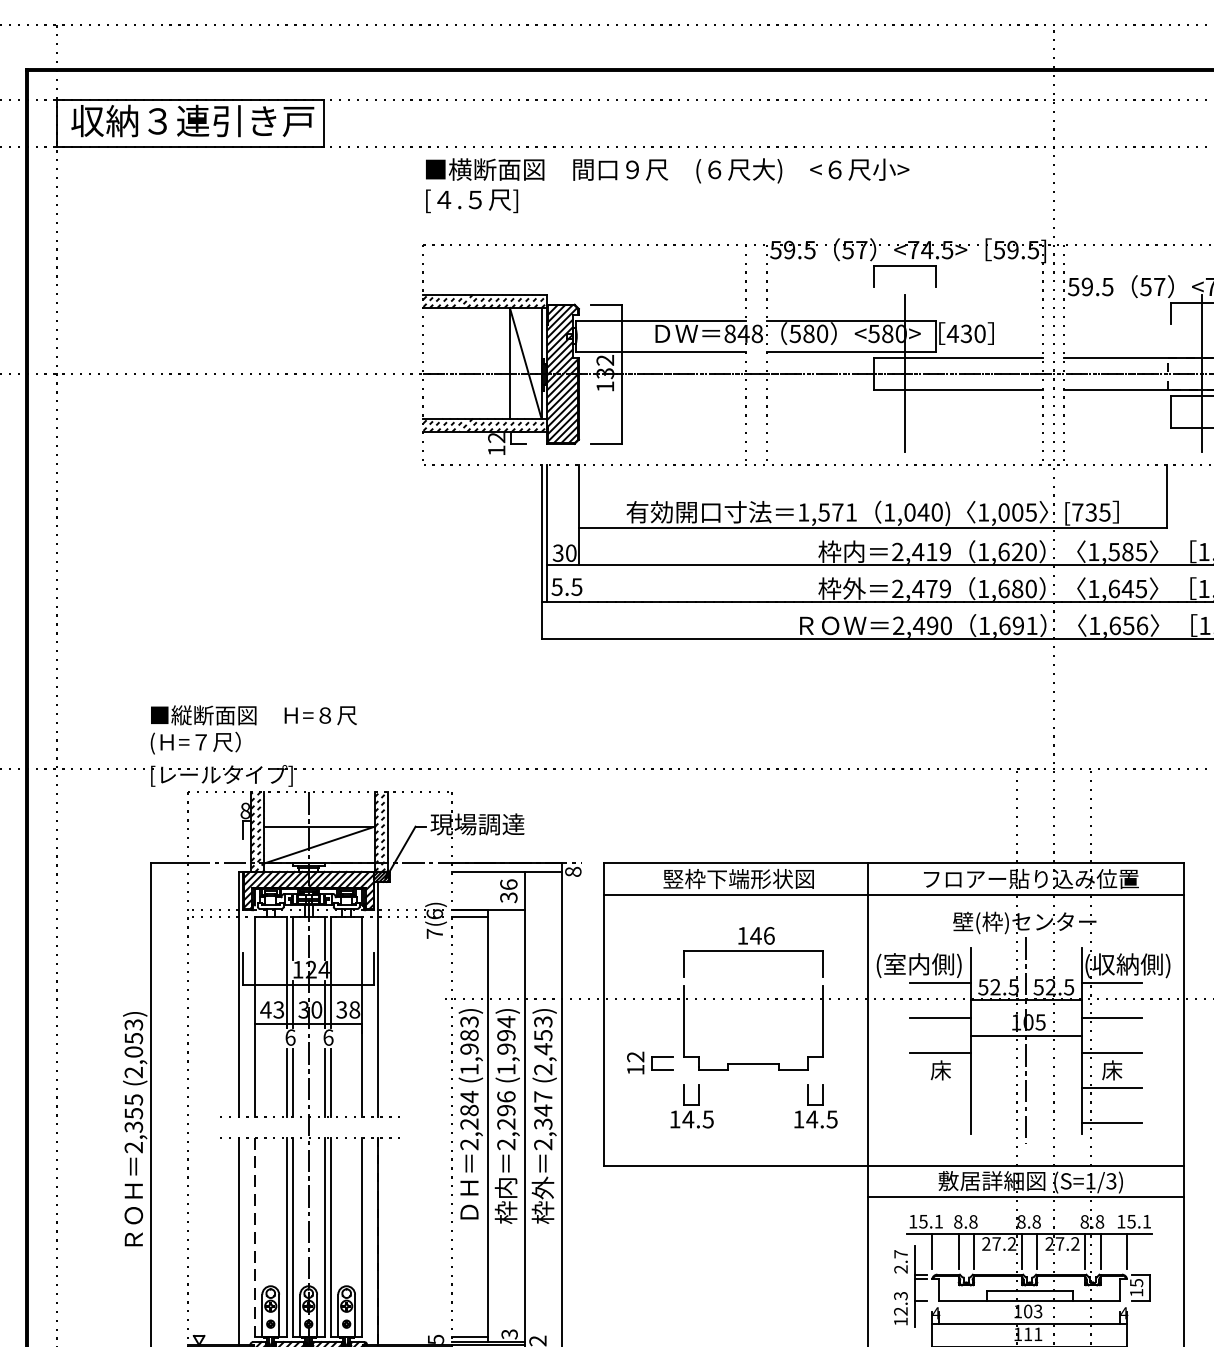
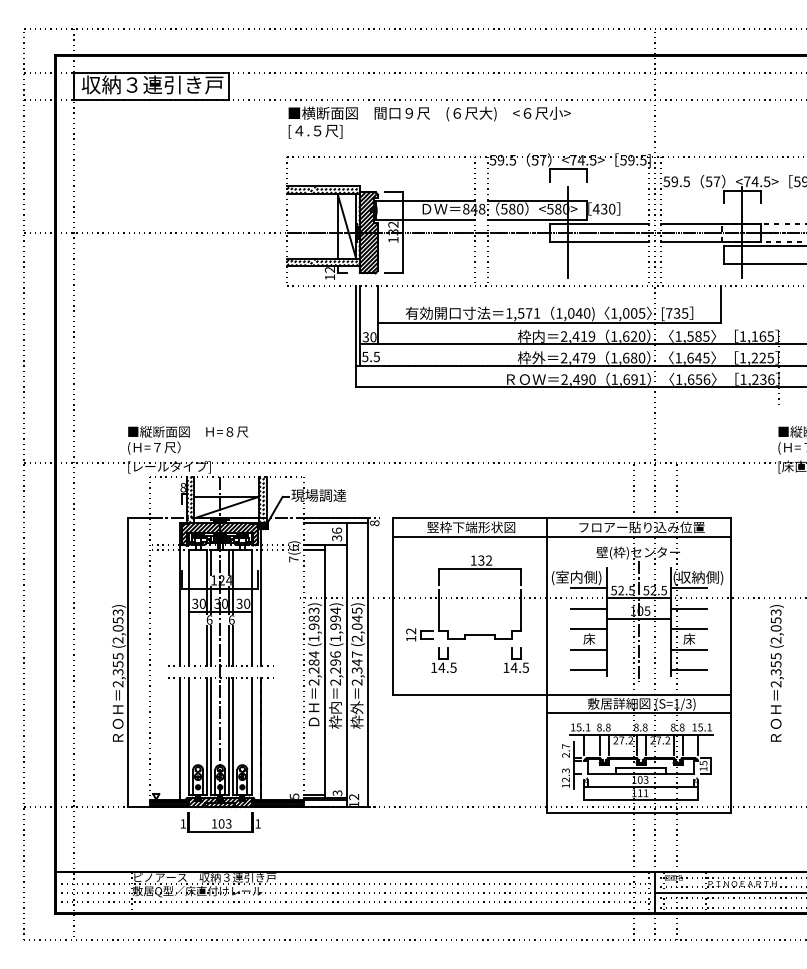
text: (761, 935) -> (484, 560), 146 -> 132
text: (271, 1009) -> (198, 603), 43 -> 30
text: (355, 1009) -> (247, 603), 38 -> 30
text: (542, 1035) -> (356, 618), (2,453) -> (2,045)
line: (939, 1088) -> (588, 649), added
line: (939, 1124) -> (588, 670), added
line: (254, 1238) -> (188, 737), dashed -> solid

